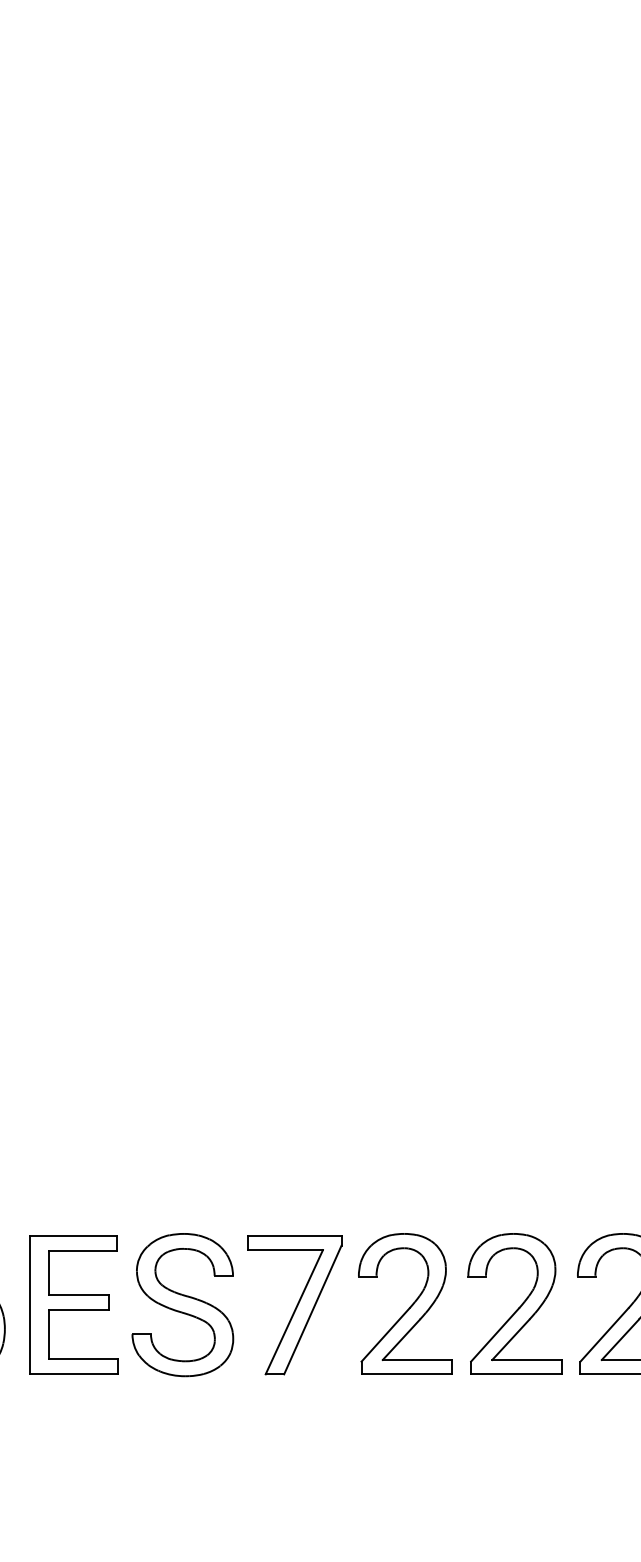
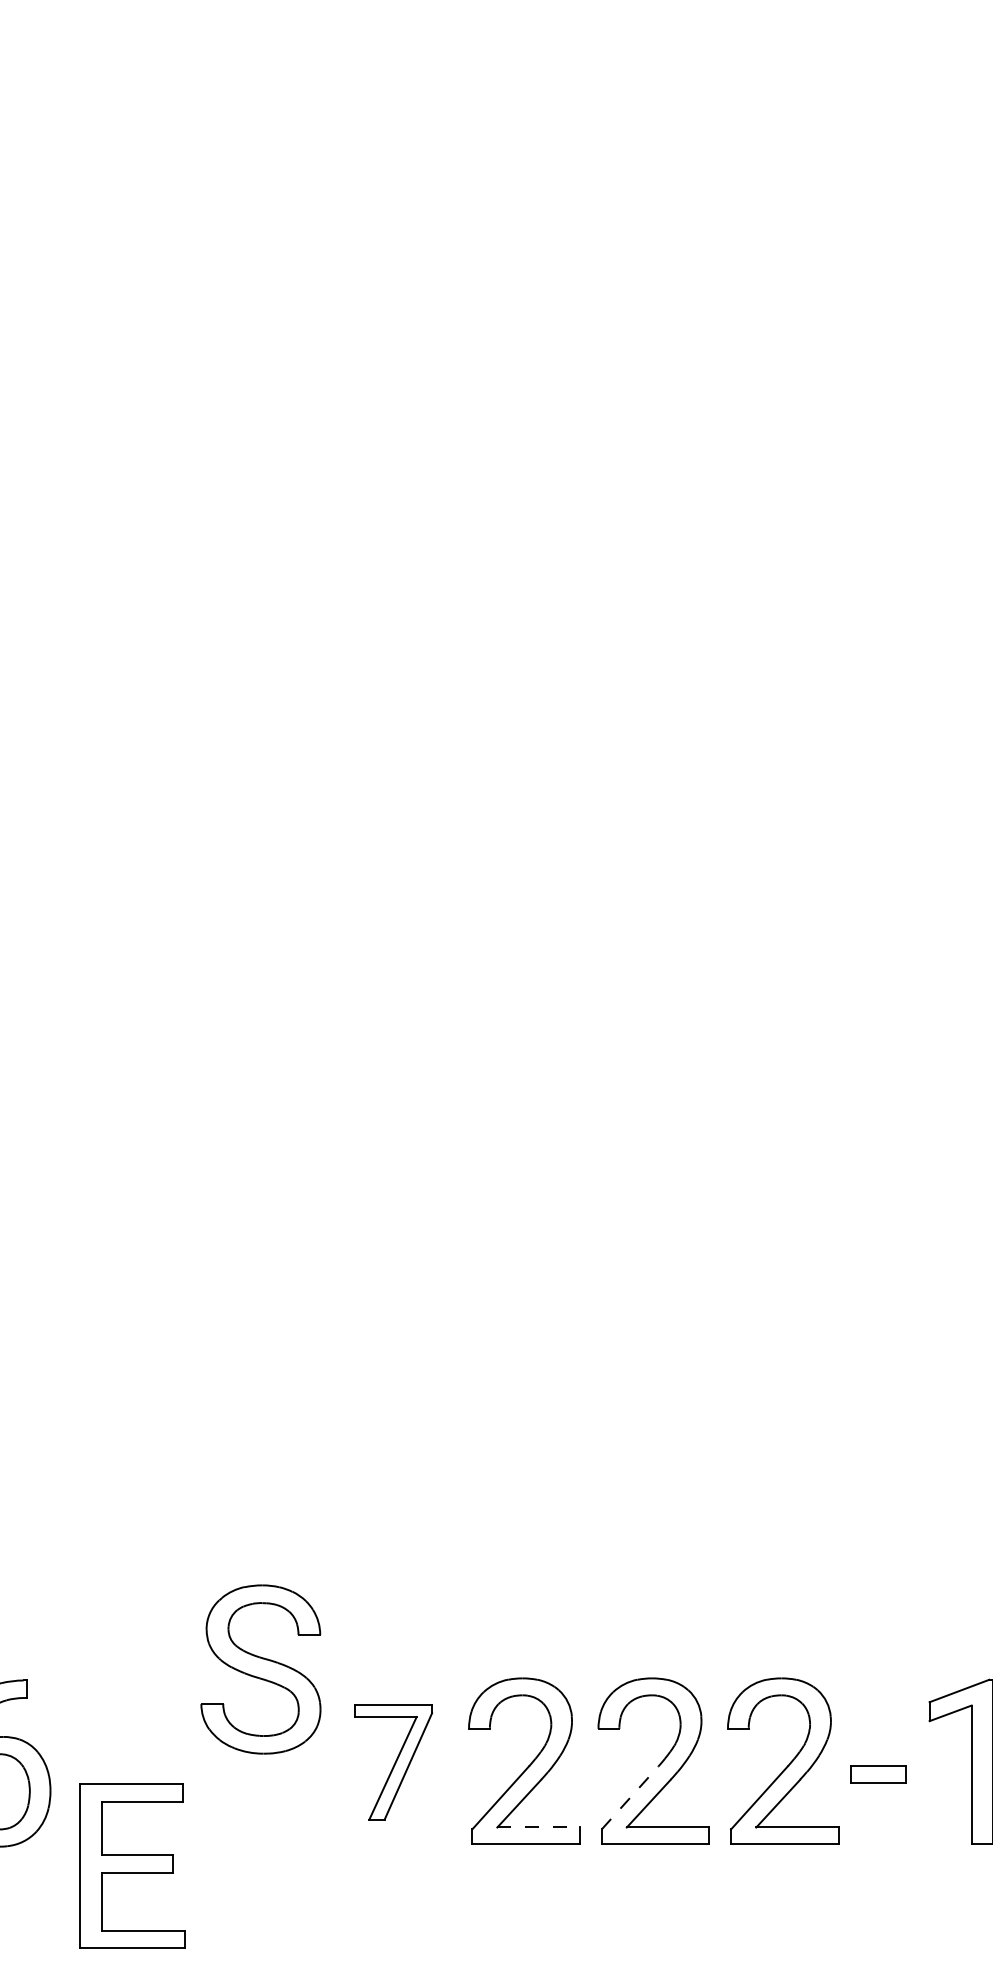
part: (74, 1304) -> (132, 1865), moved
part: (182, 1305) -> (260, 1669), moved
part: (294, 1305) -> (393, 1762), size x0.7
line: (495, 1334) -> (630, 1797), solid -> dashed
line: (417, 1360) -> (538, 1827), solid -> dashed

